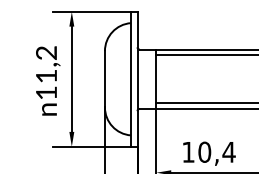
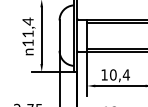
text: (45, 53) -> (27, 21), 11,2 -> 11,4

